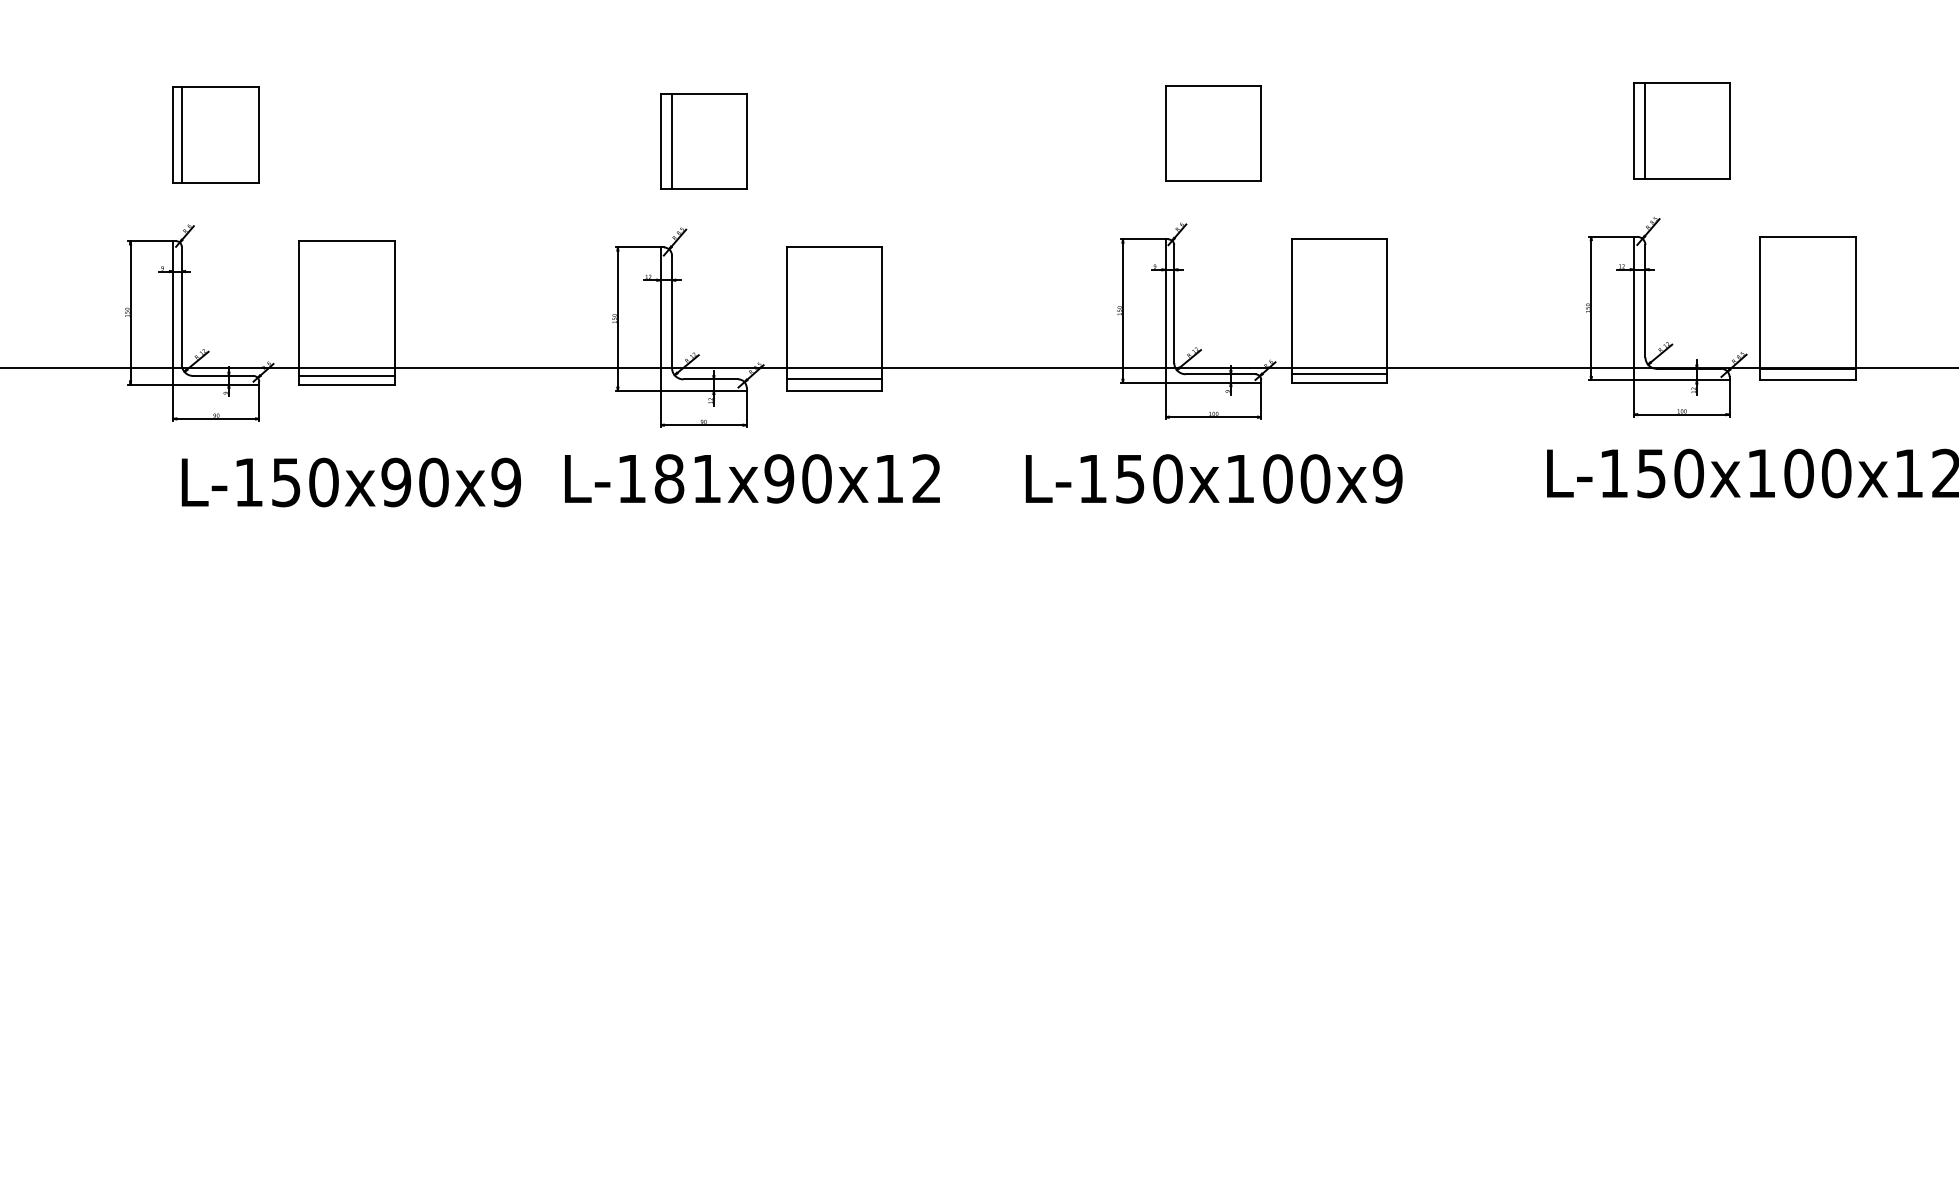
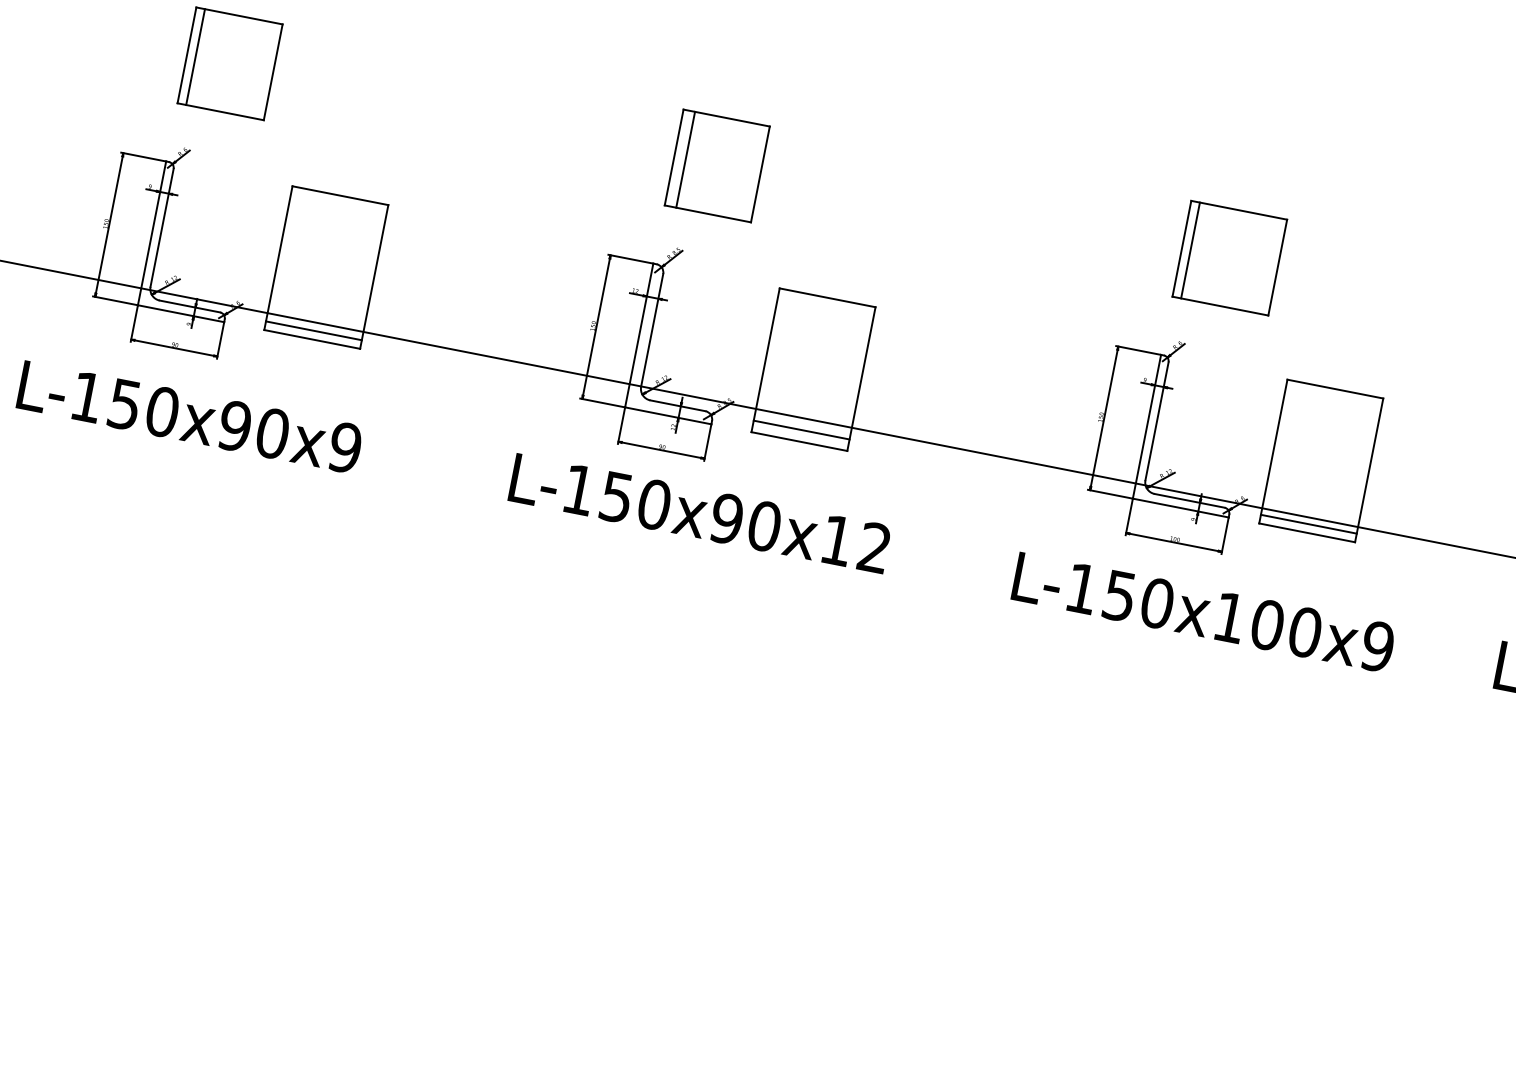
line: (1174, 133) -> (1190, 250), added
text: (687, 478) -> (634, 500), L-181x90x12 -> L-150x90x12
text: (1213, 478) -> (1203, 611), moved
text: (350, 482) -> (189, 417), moved

